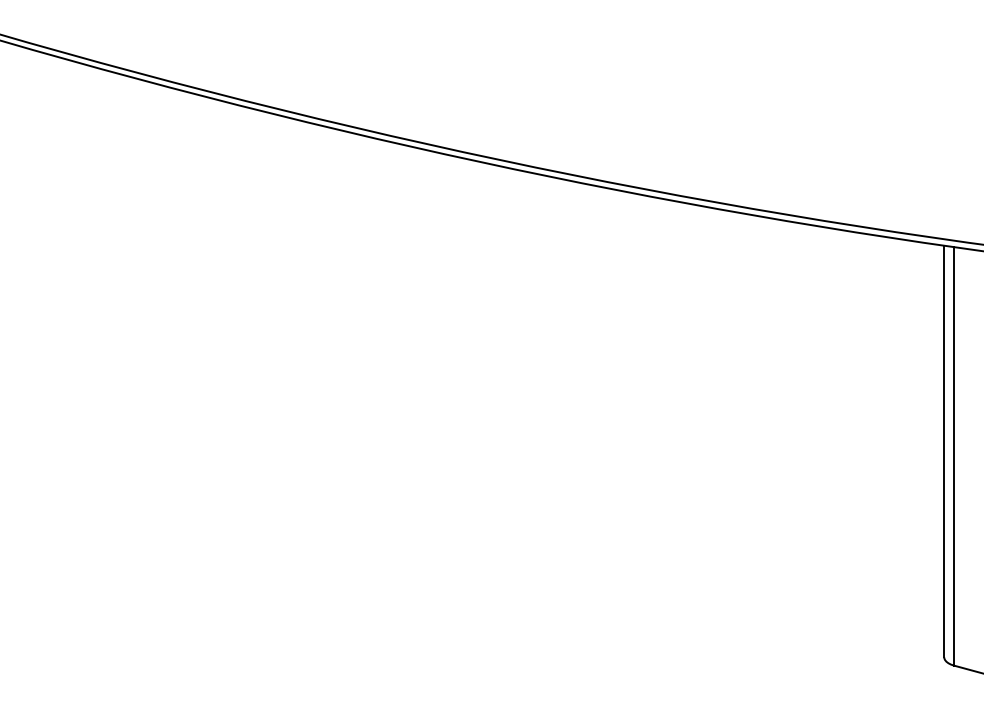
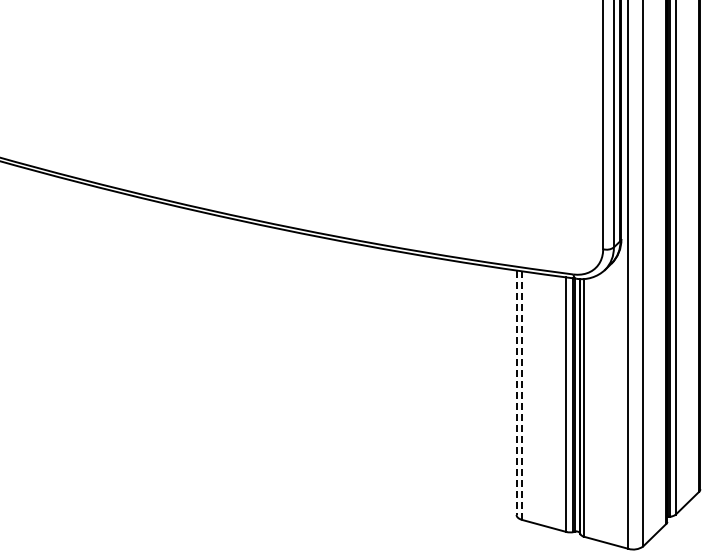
line: (944, 452) -> (516, 393), solid -> dashed
line: (954, 457) -> (522, 396), solid -> dashed

